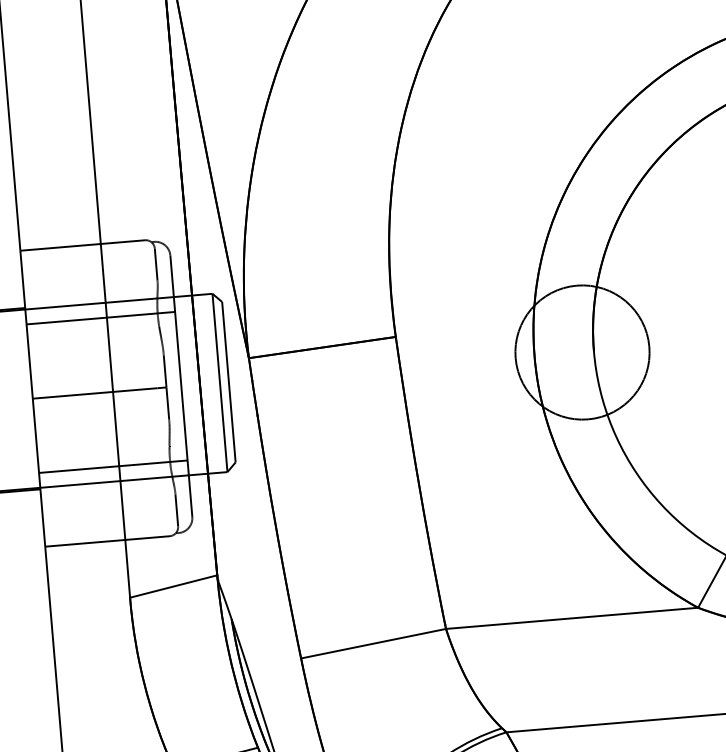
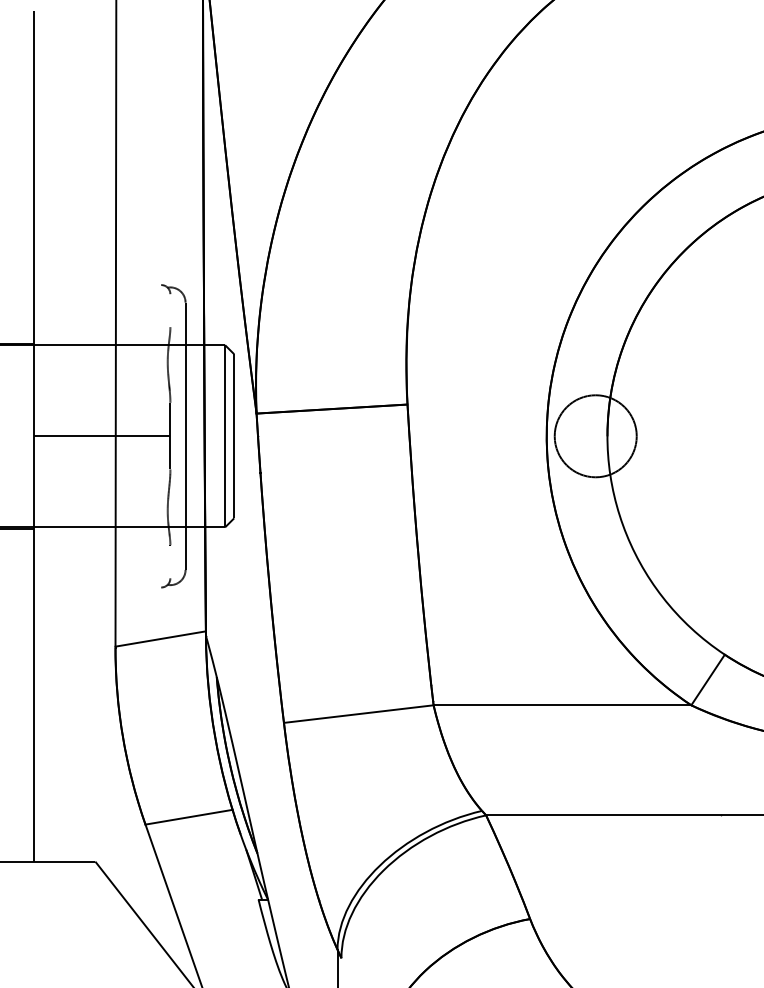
line: (82, 245) -> (97, 285), removed
line: (156, 264) -> (170, 310), removed
line: (100, 318) -> (109, 360), removed
circle: (582, 351) -> (595, 435), size x0.6
line: (113, 466) -> (109, 512), removed
line: (176, 509) -> (170, 561), removed
line: (107, 541) -> (97, 587), removed

